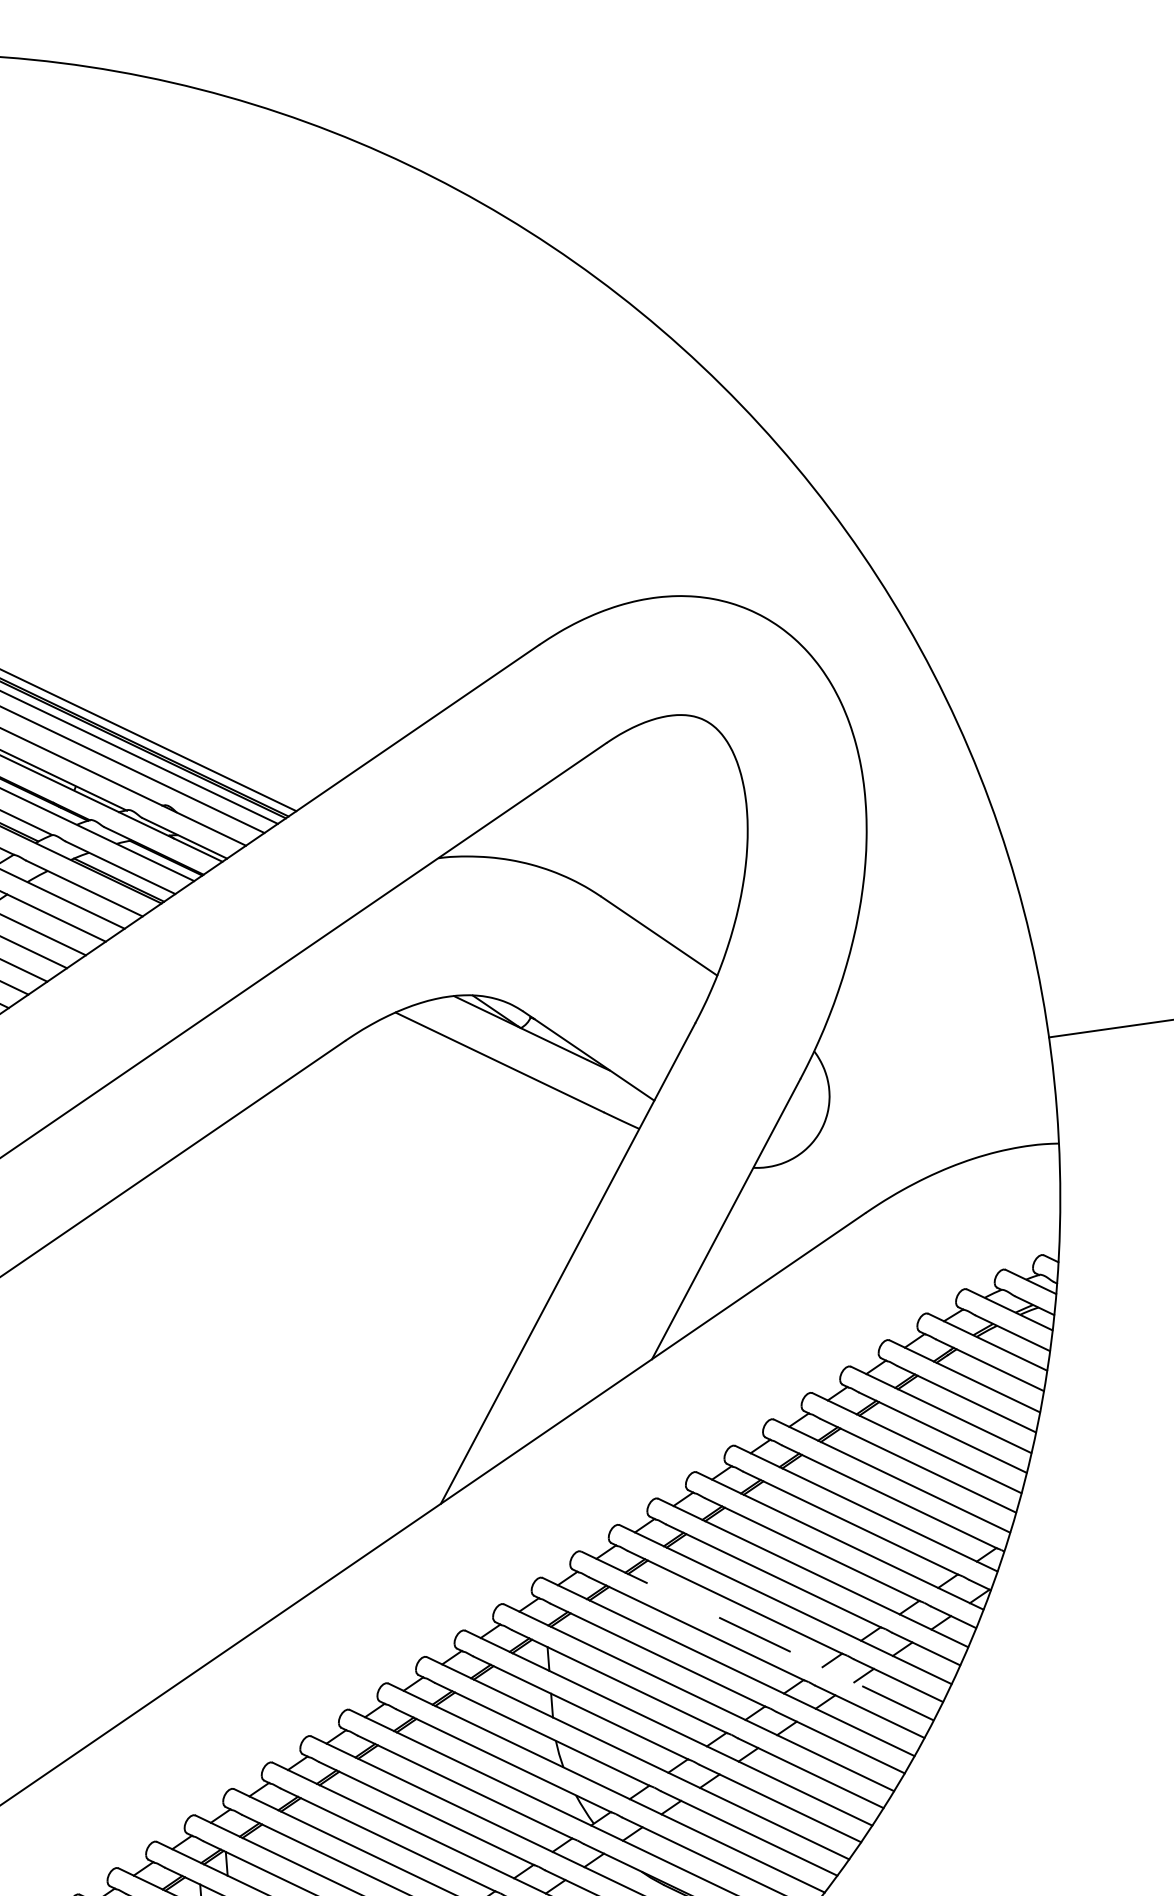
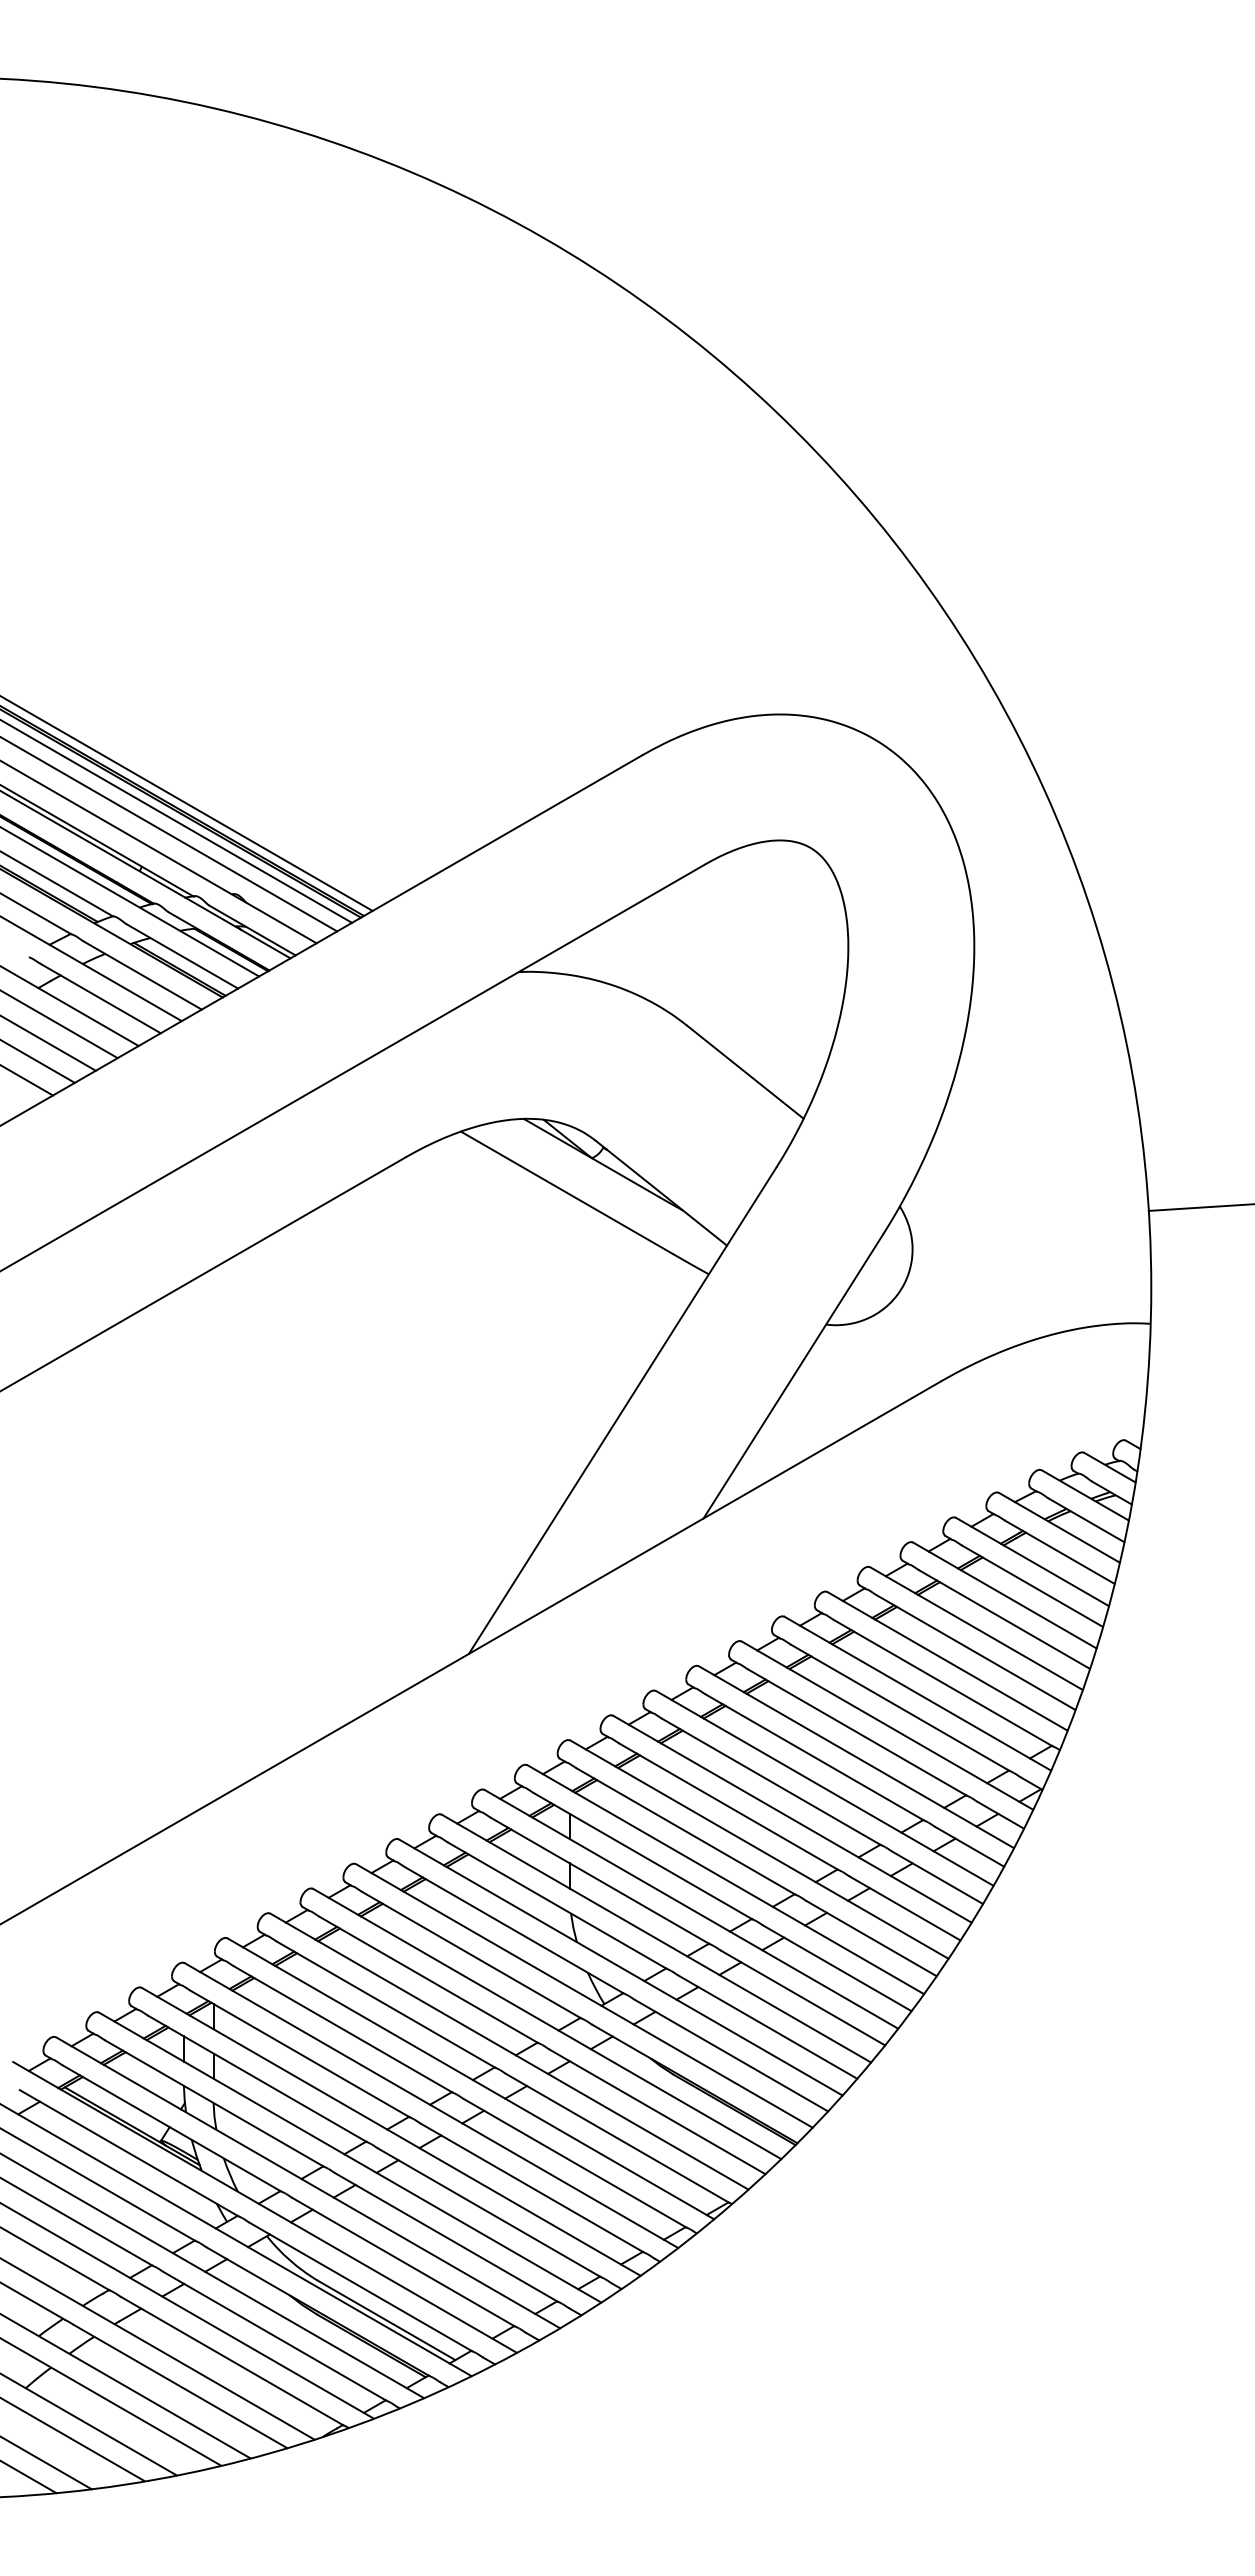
line: (757, 1636) -> (792, 1819), dashed -> solid

